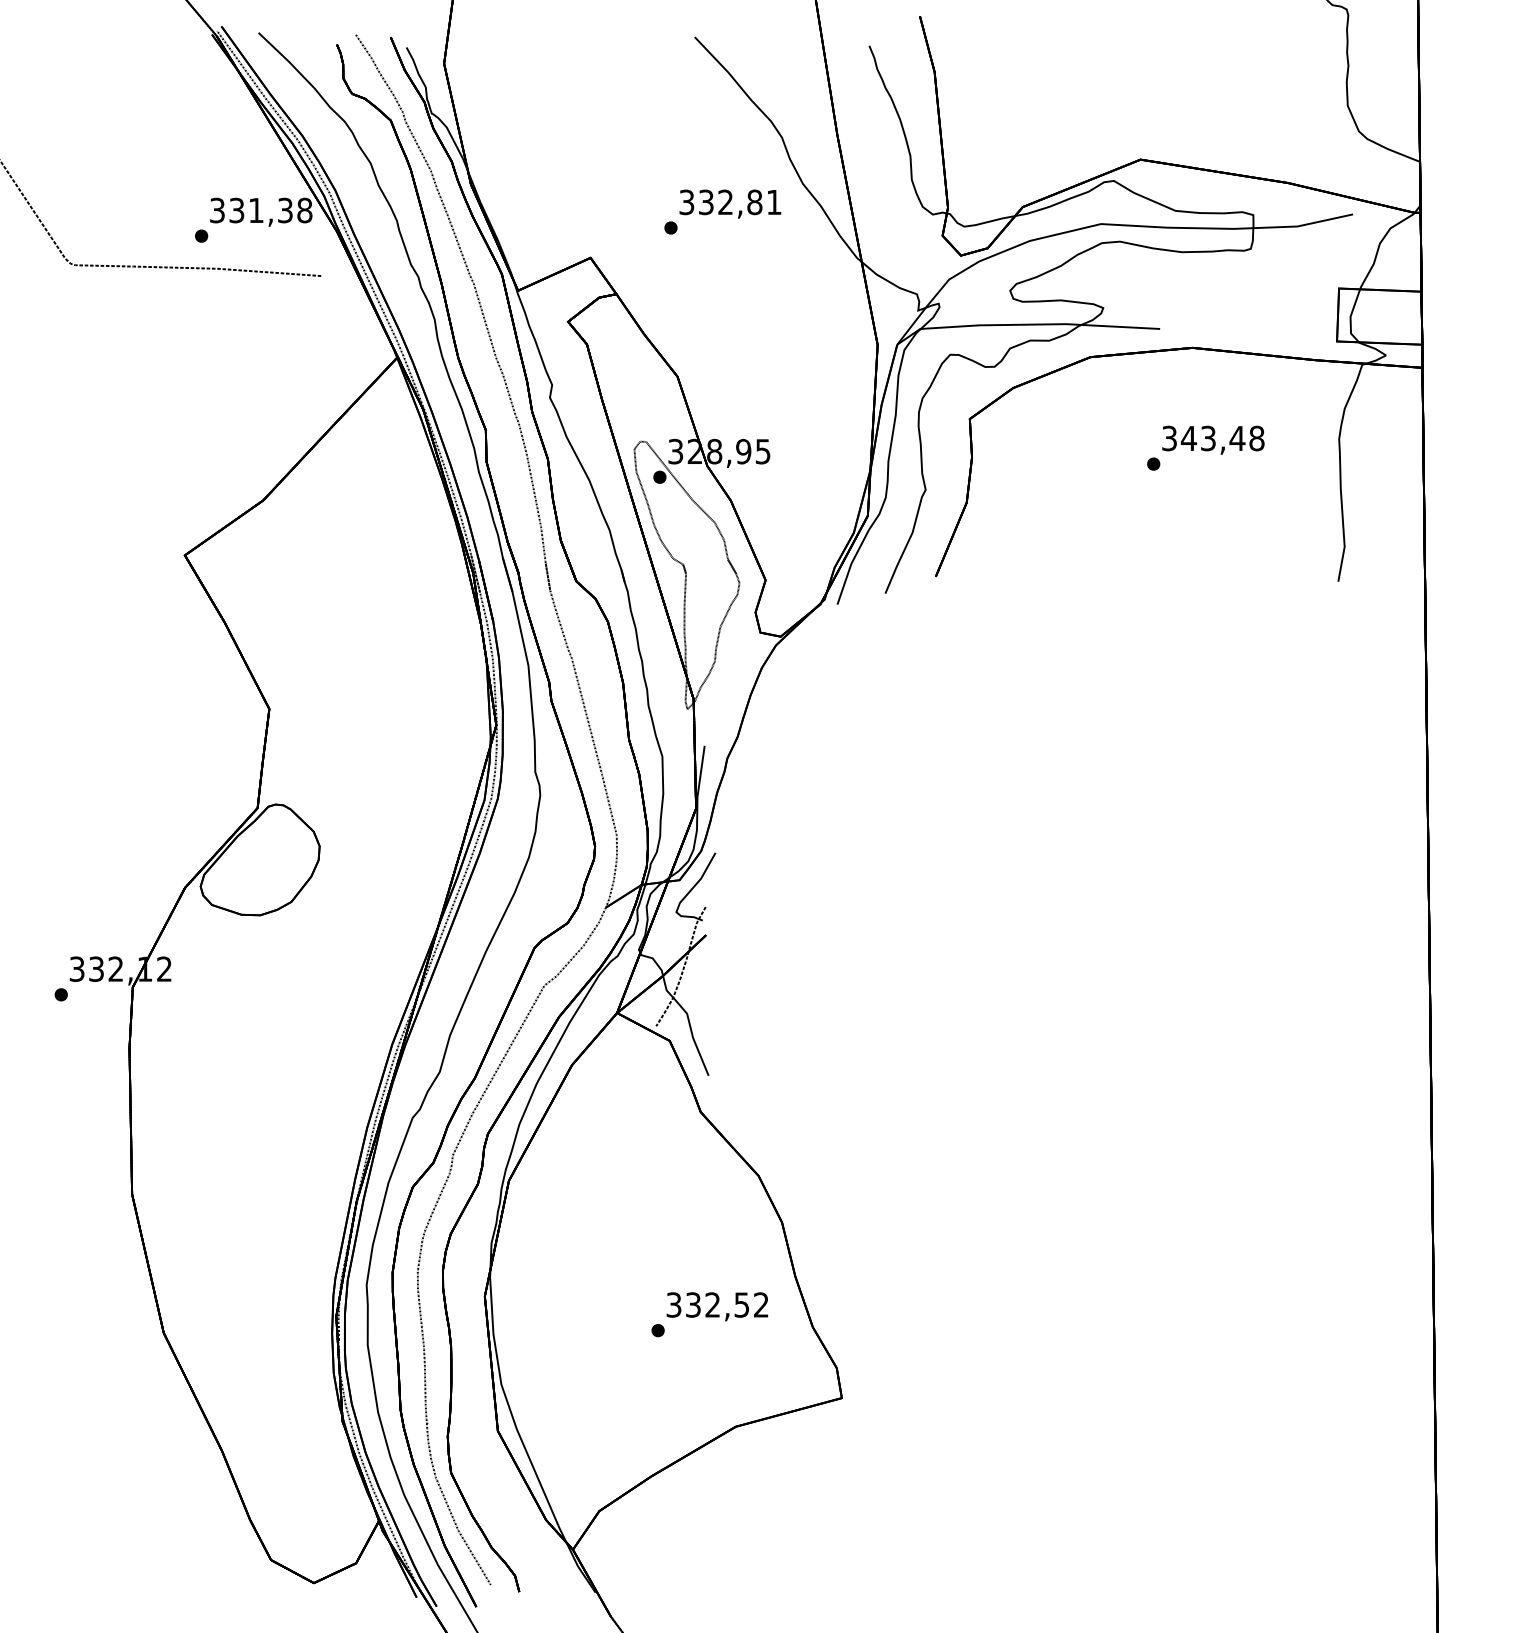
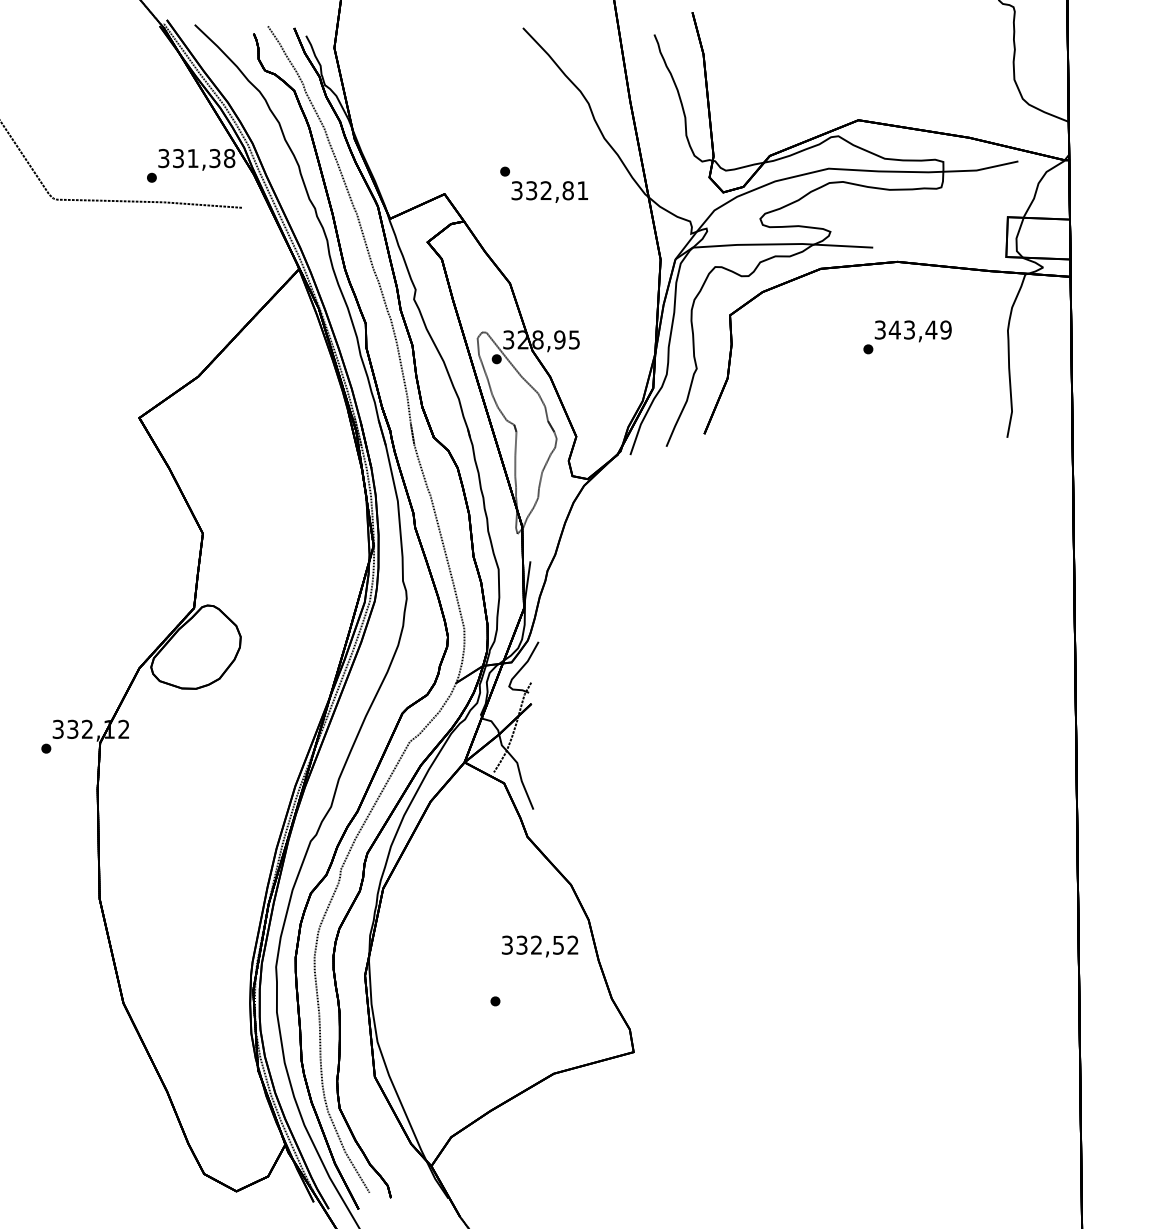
text: (730, 203) -> (549, 191), moved
text: (1256, 438) -> (945, 330), 343,48 -> 343,49
text: (717, 1306) -> (540, 946), moved

